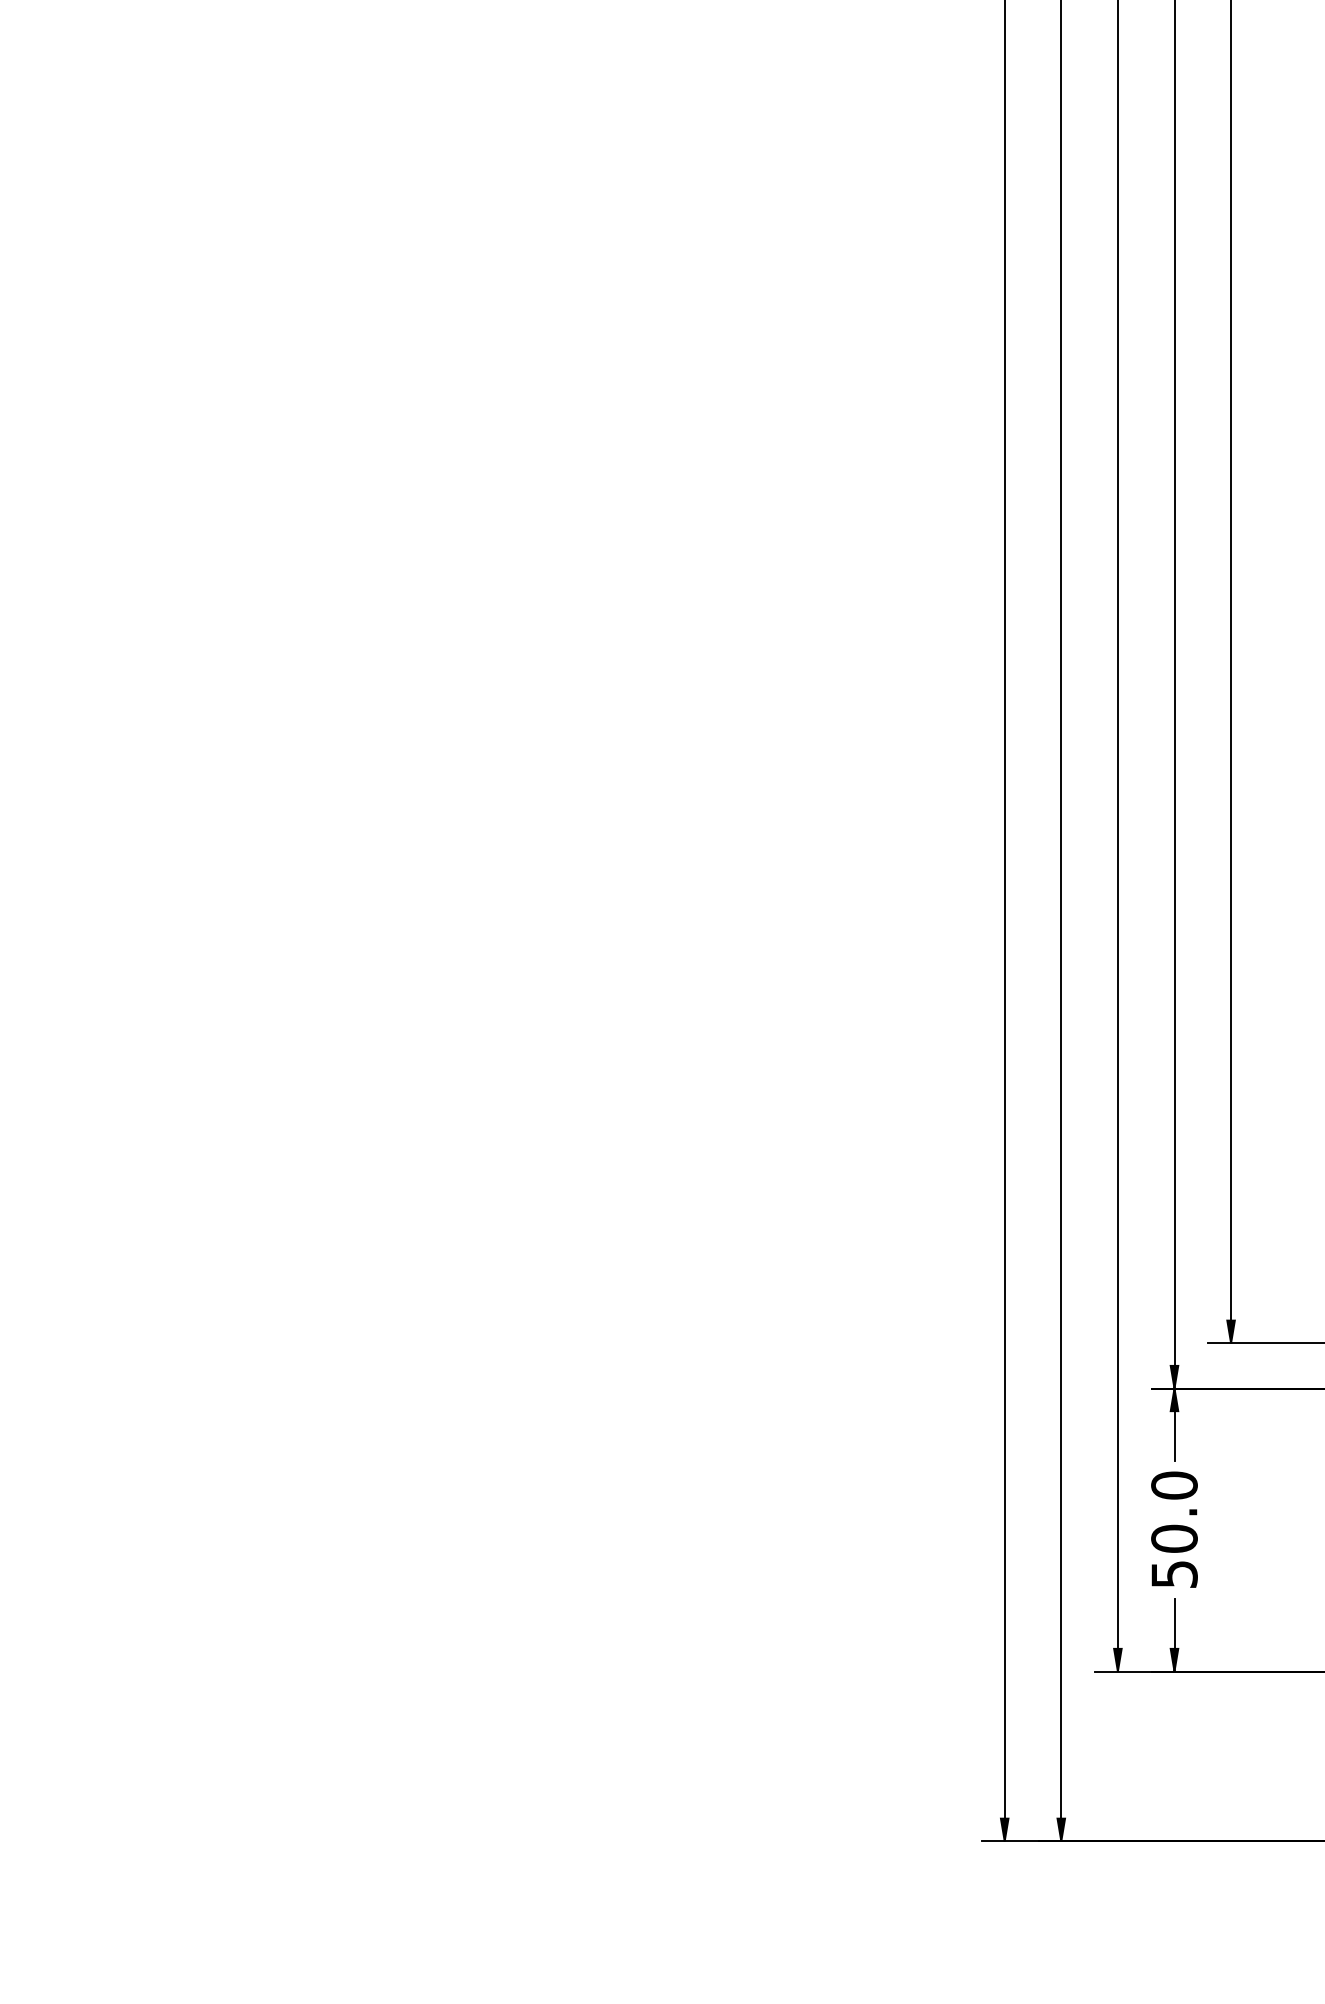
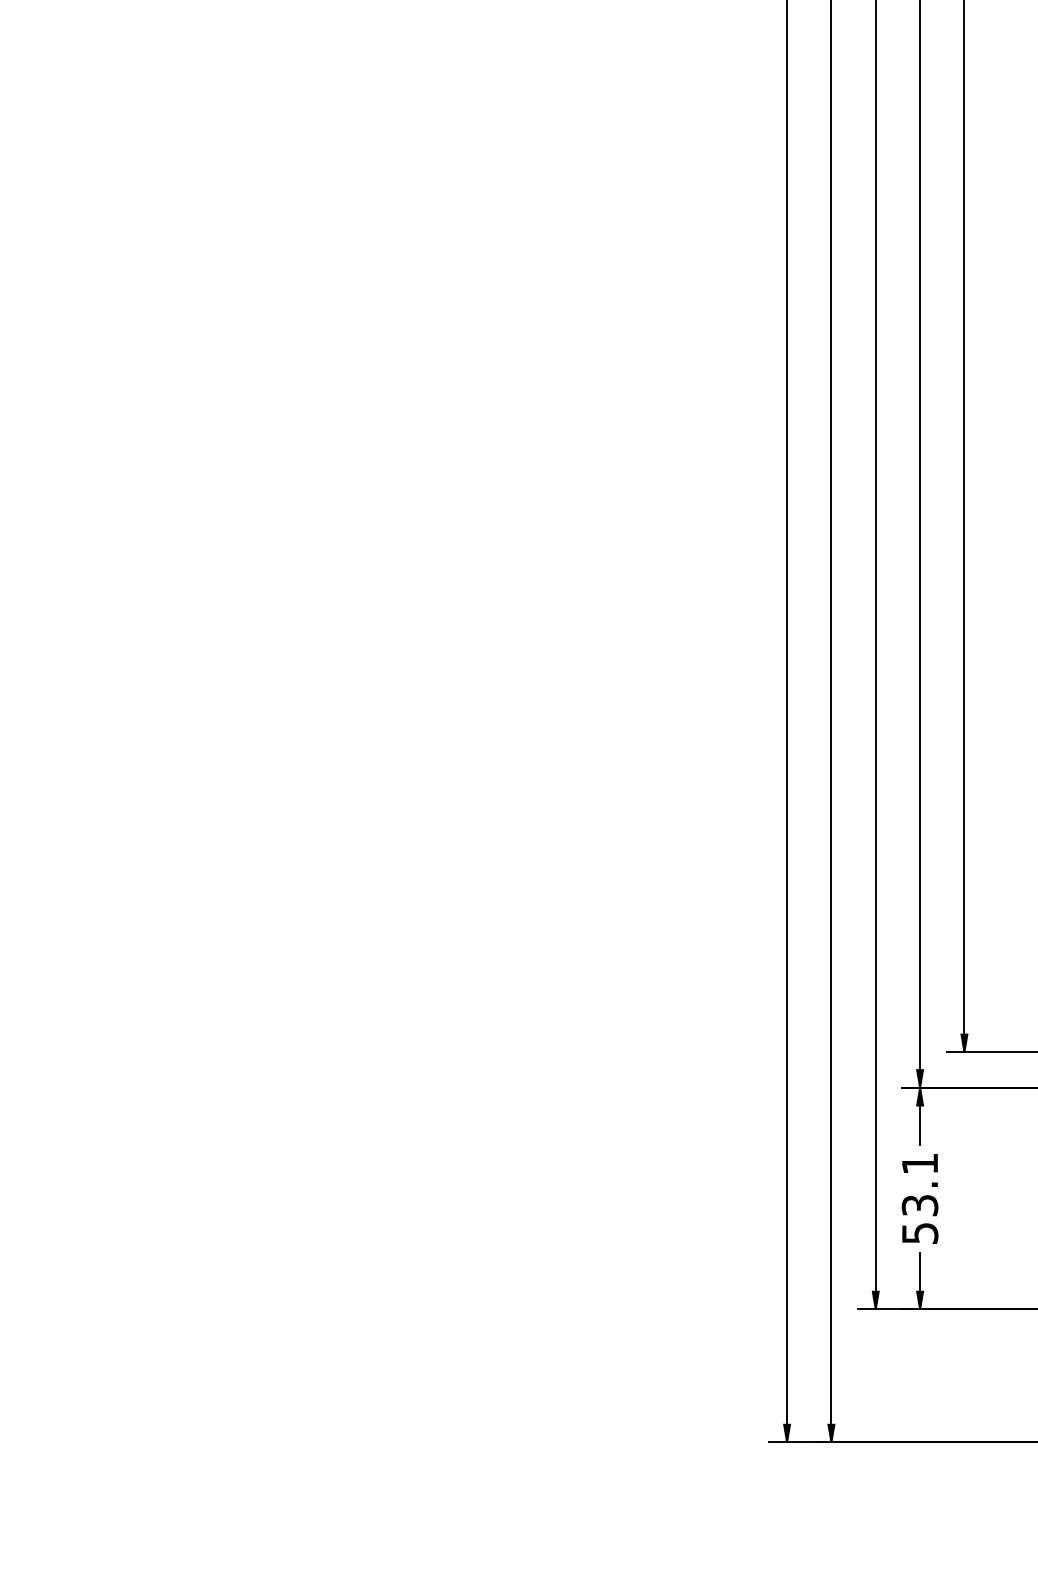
text: (1174, 1511) -> (920, 1184), 50.0 -> 53.1

